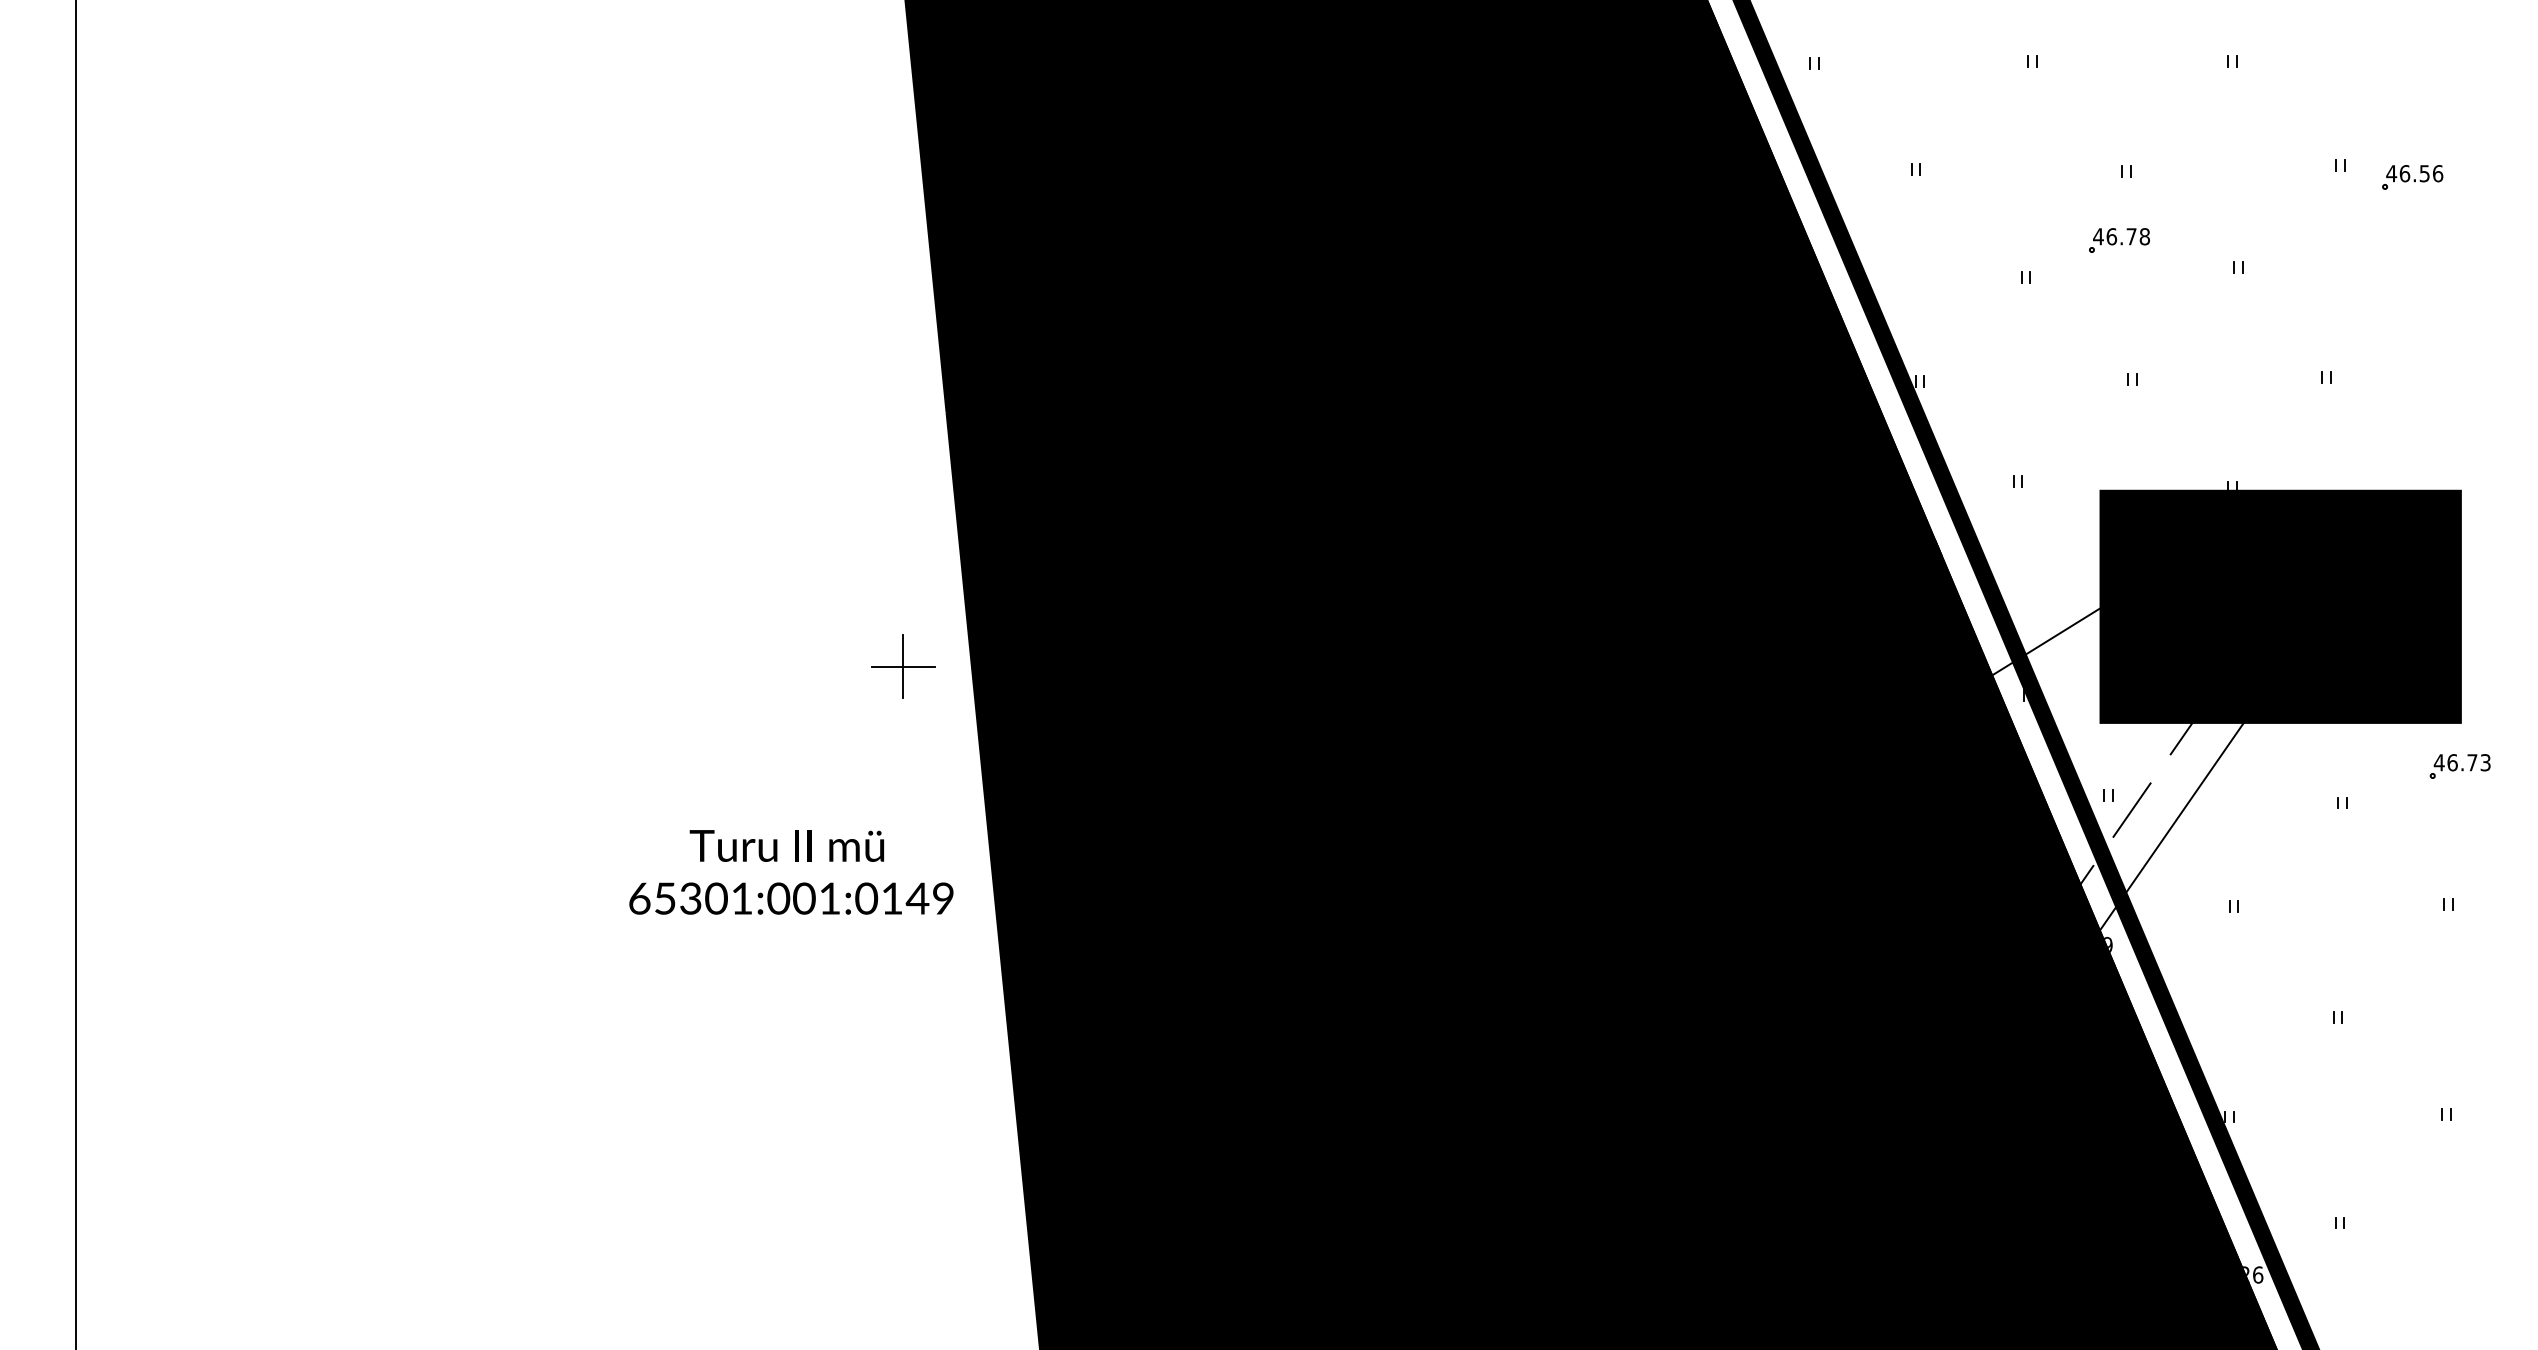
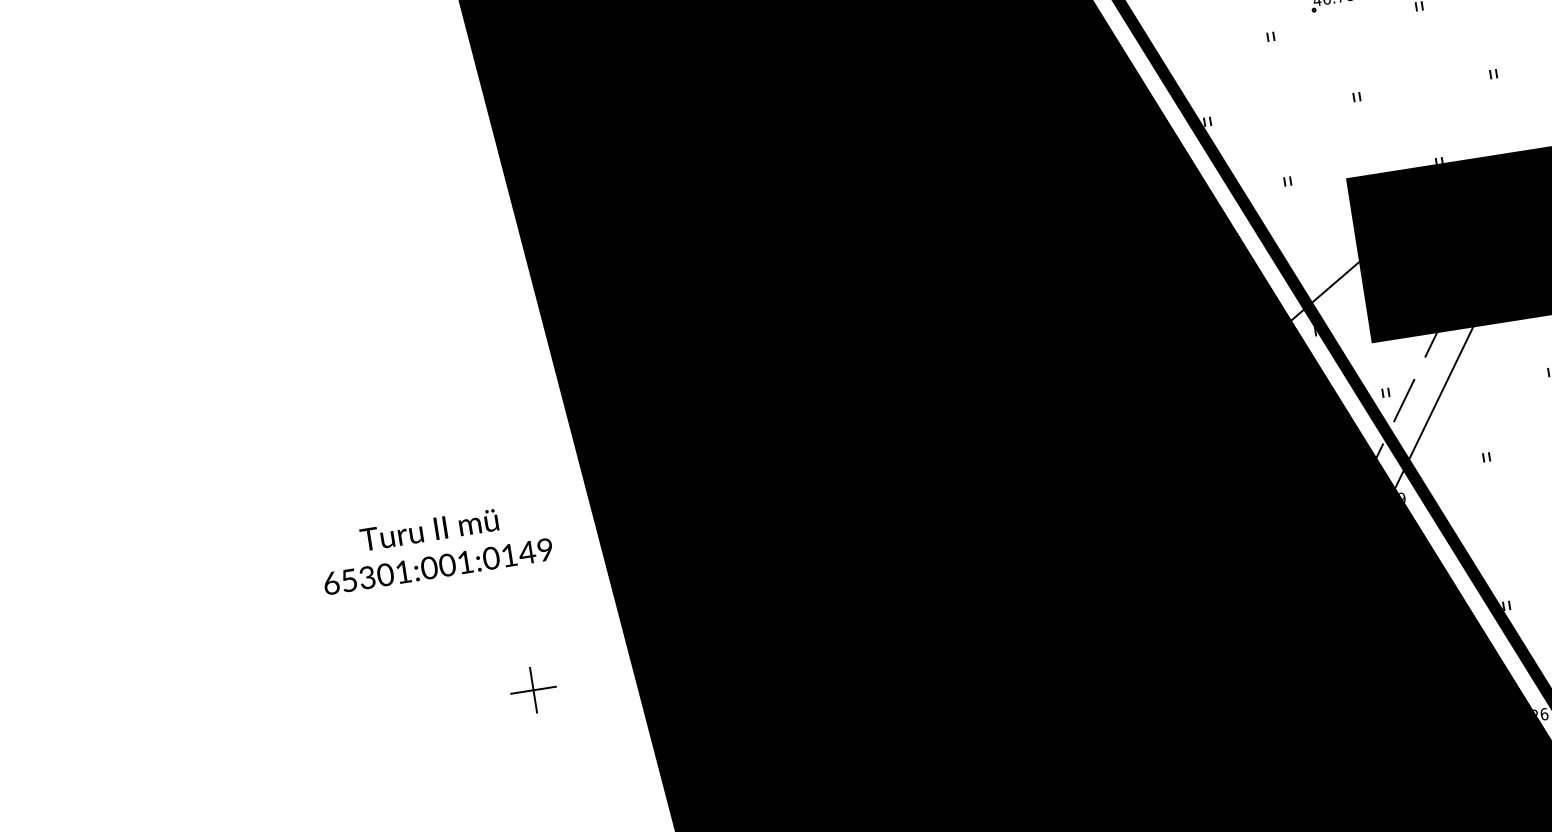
part: (903, 666) -> (533, 690), moved
text: (791, 872) -> (435, 548), moved

